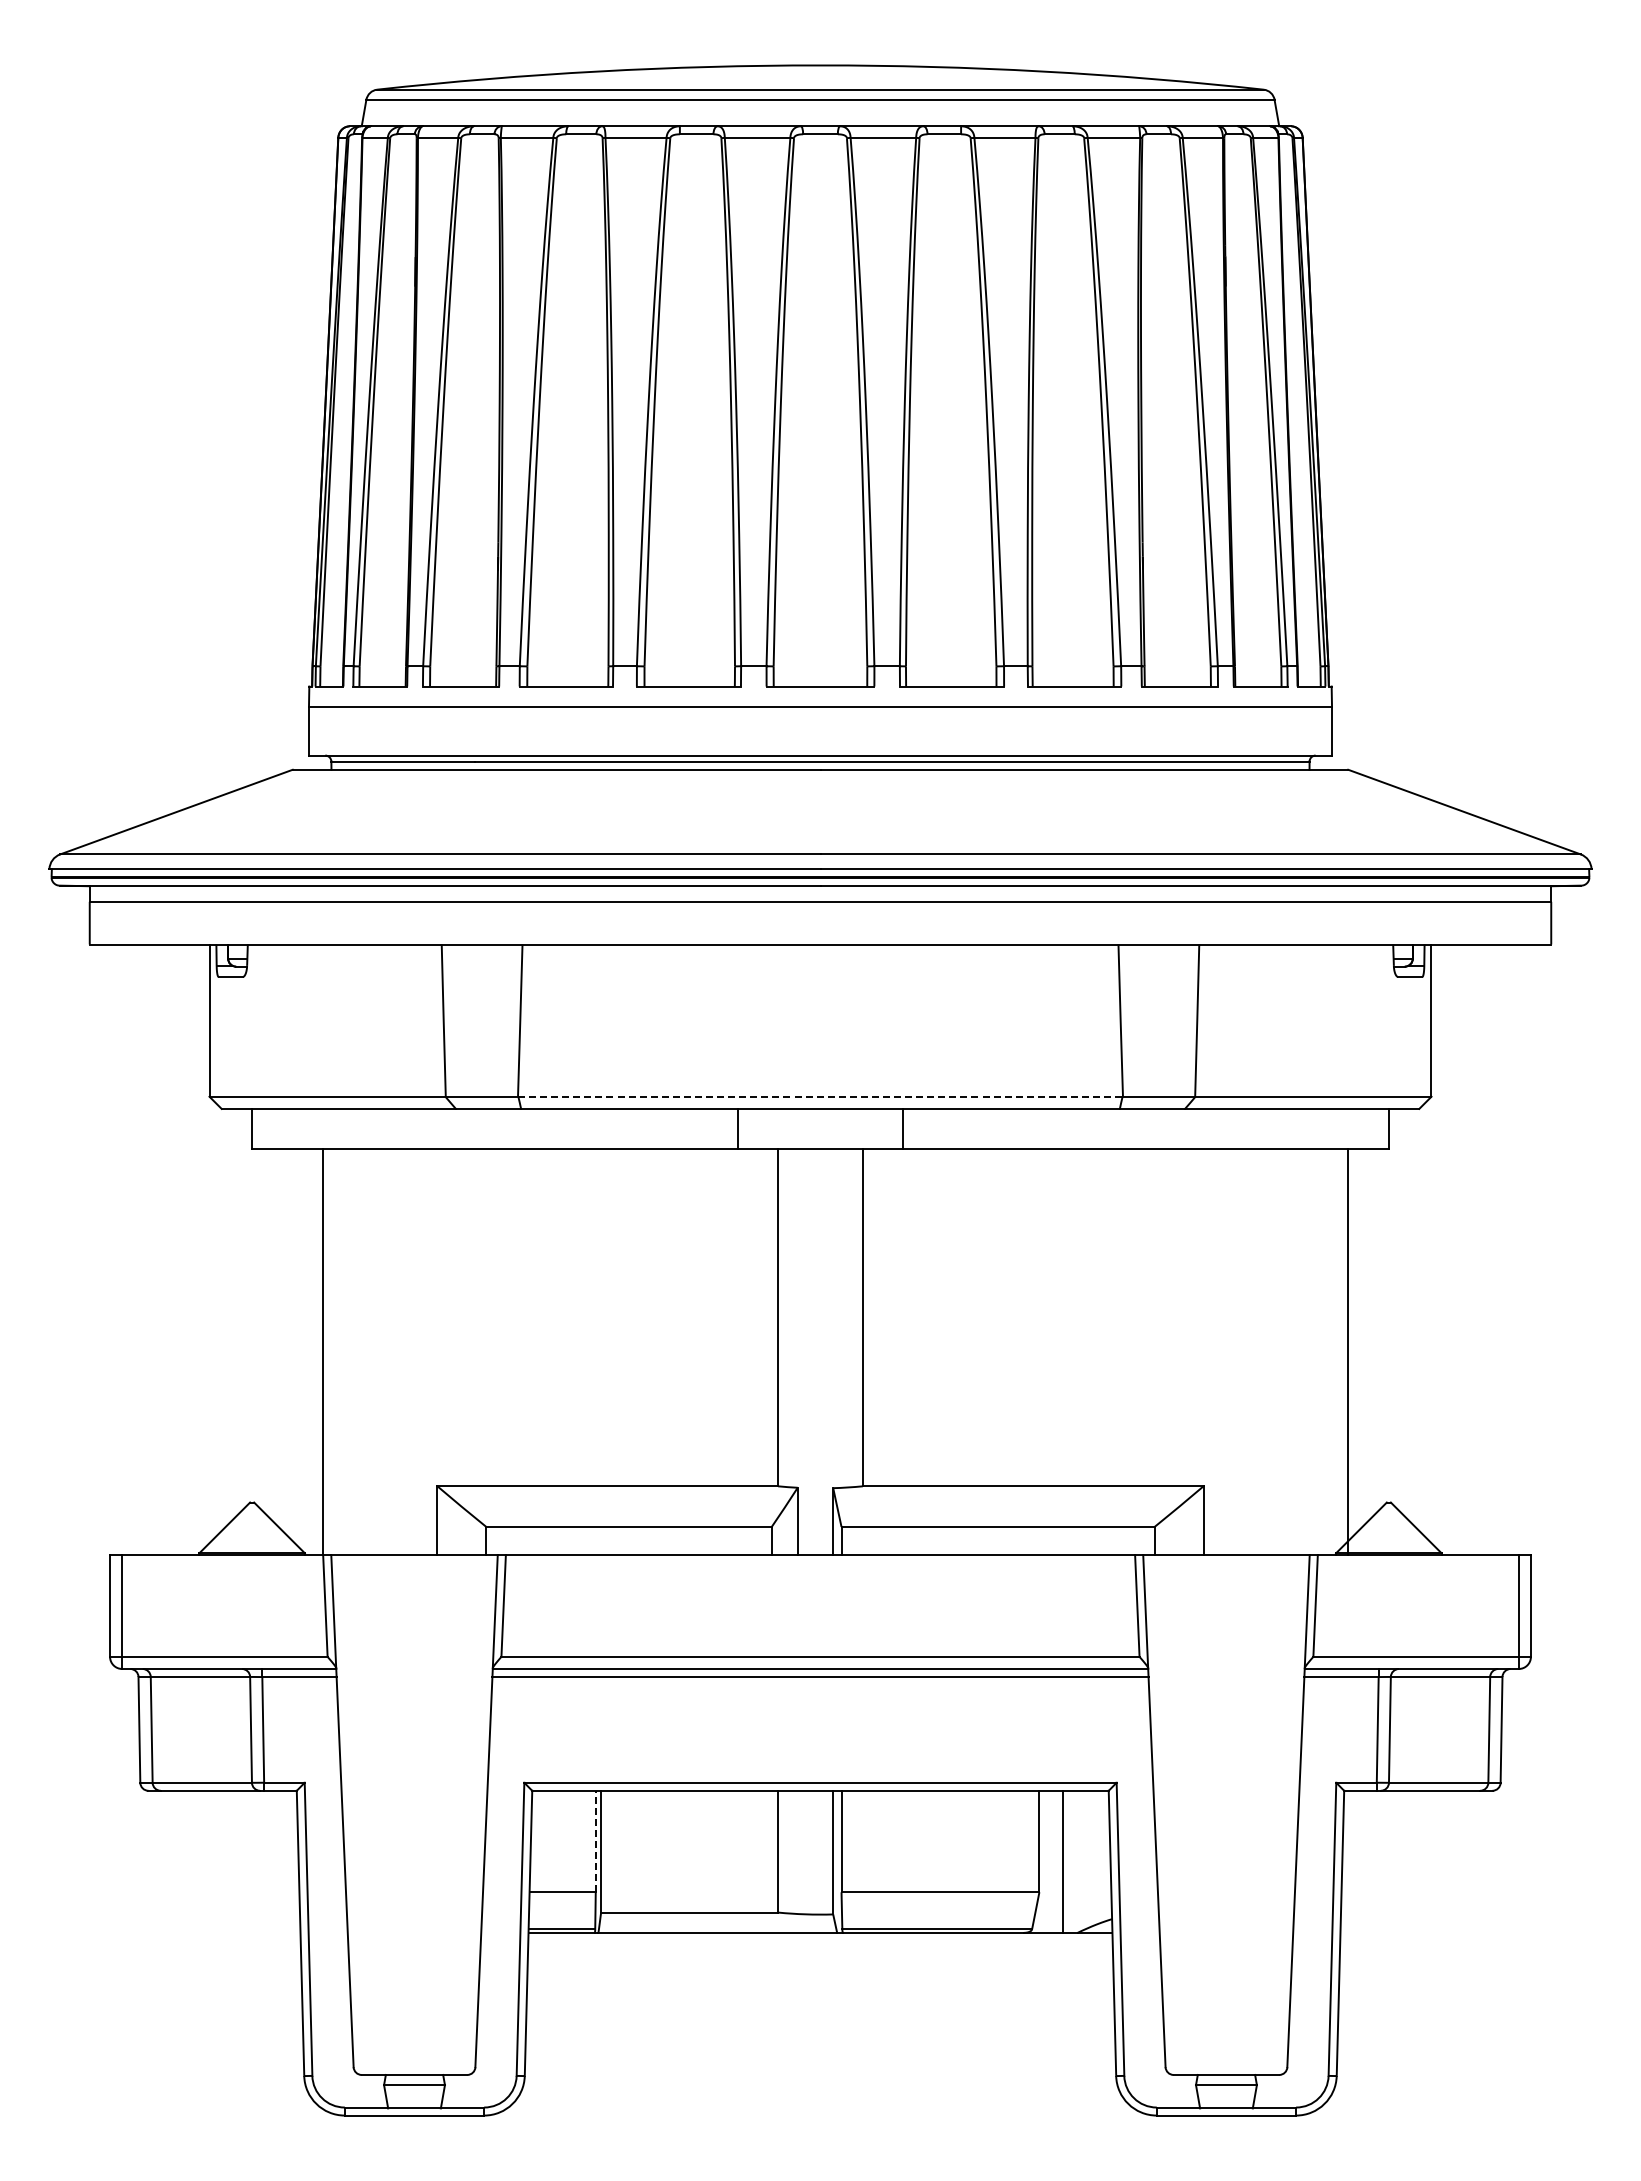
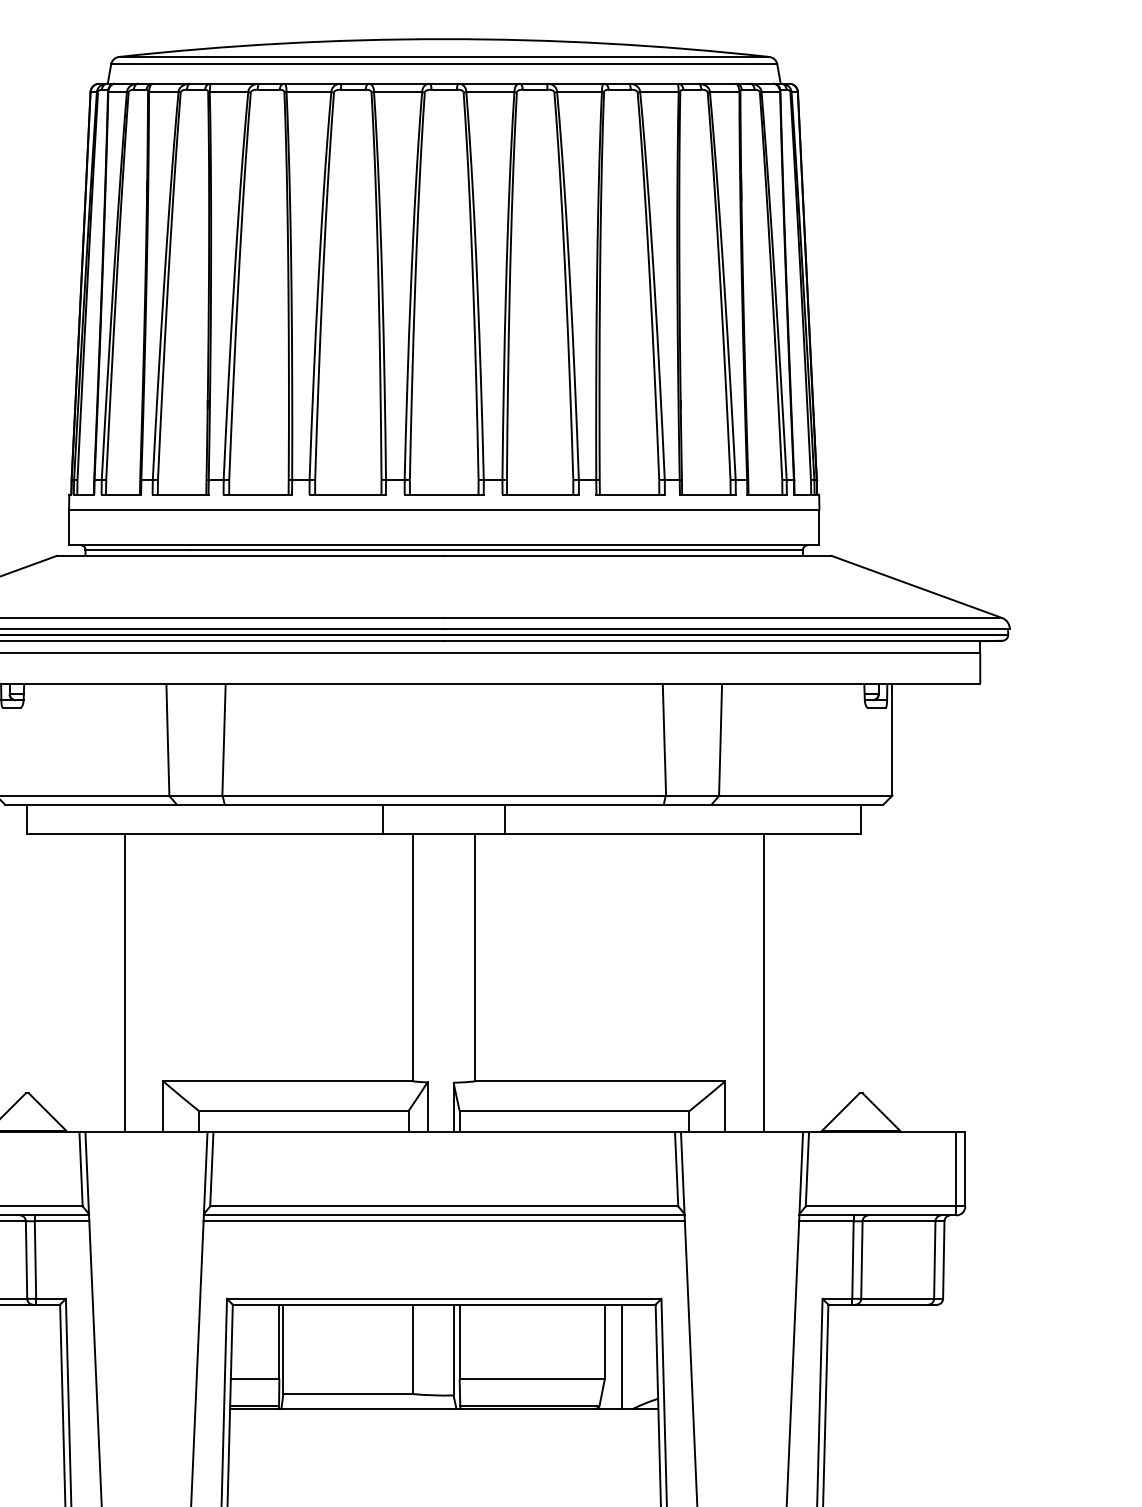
line: (820, 1096) -> (444, 795), dashed -> solid
line: (323, 1352) -> (125, 983), moved
line: (1347, 1352) -> (763, 983), moved
line: (595, 1841) -> (279, 1341), dashed -> solid

